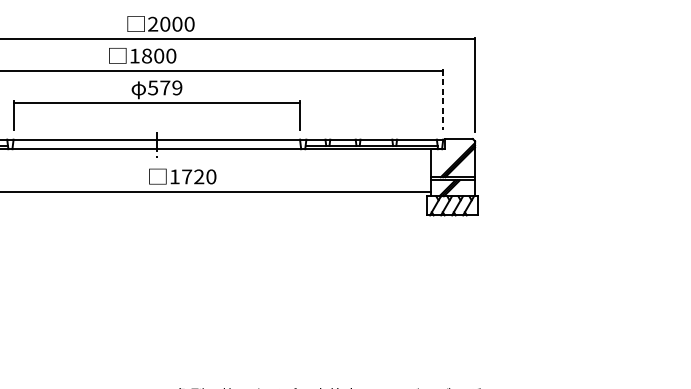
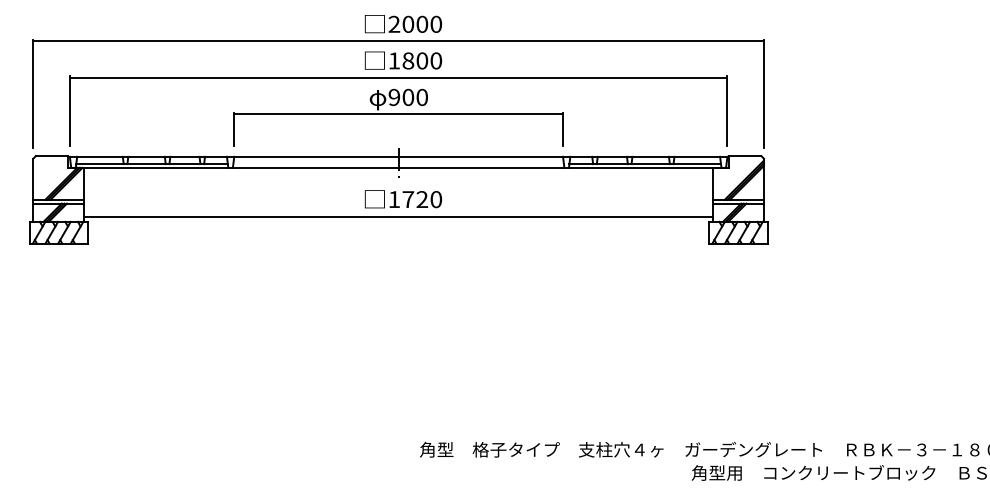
text: (141, 55) -> (402, 60), moved
text: (164, 87) -> (407, 97), 579 -> 900
line: (443, 100) -> (727, 111), dashed -> solid
text: (181, 176) -> (402, 199), moved

